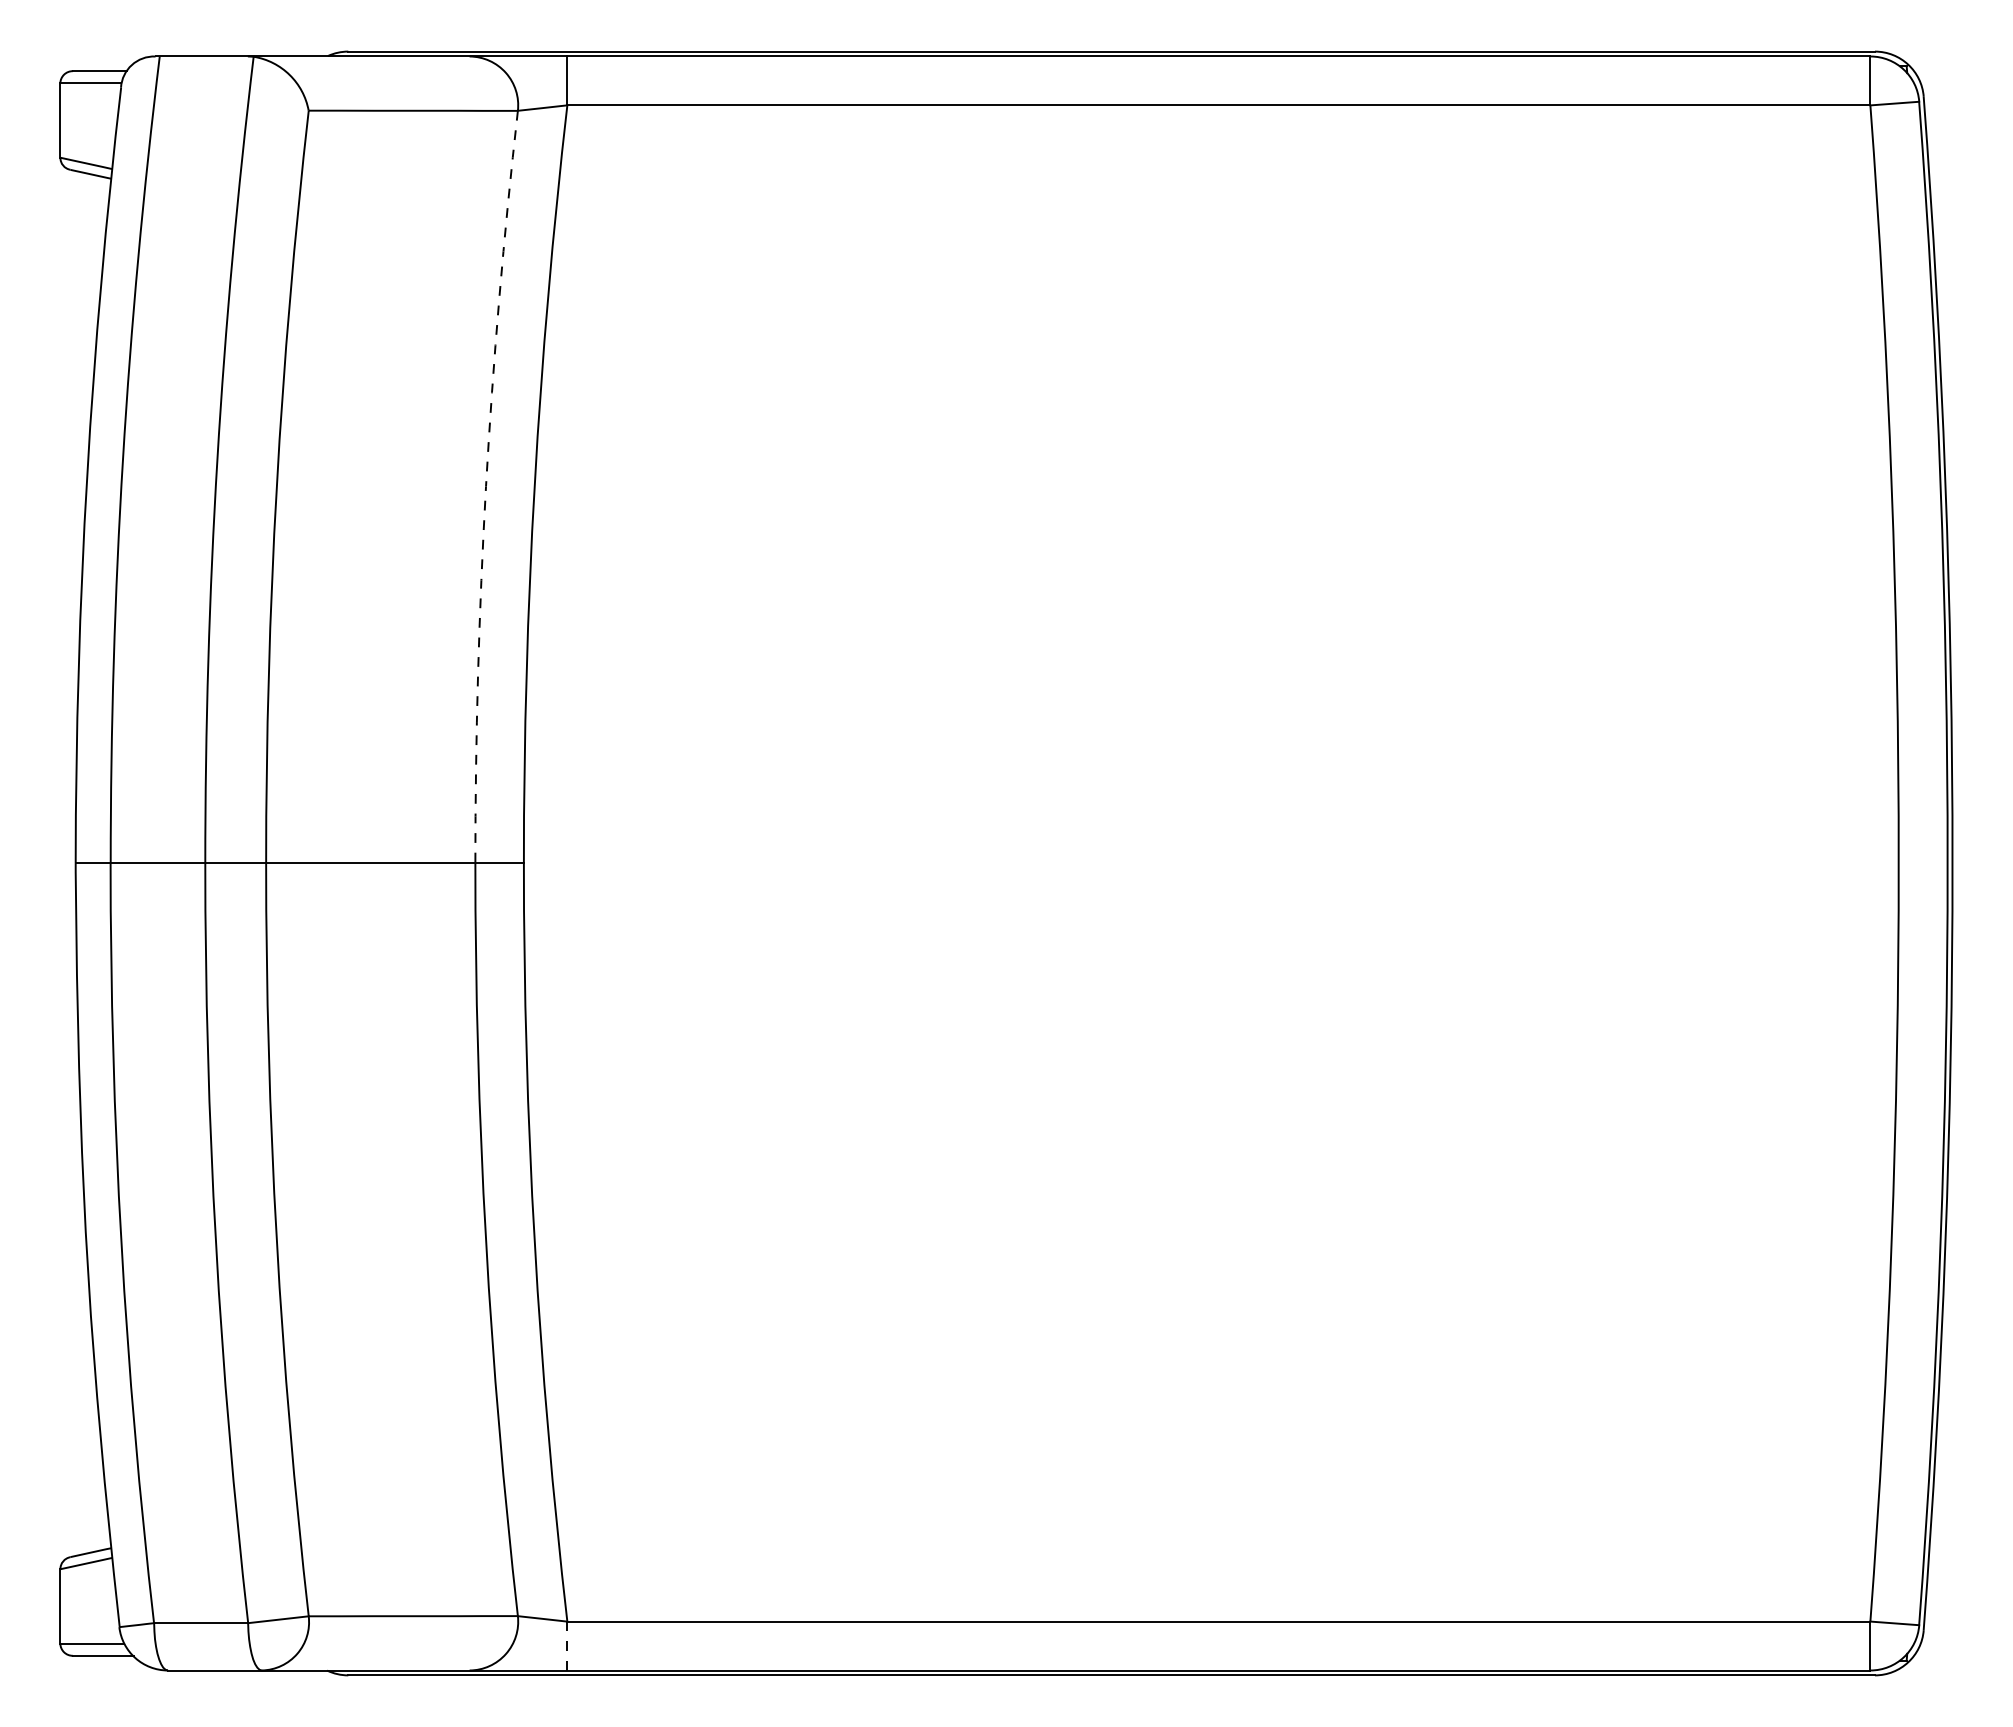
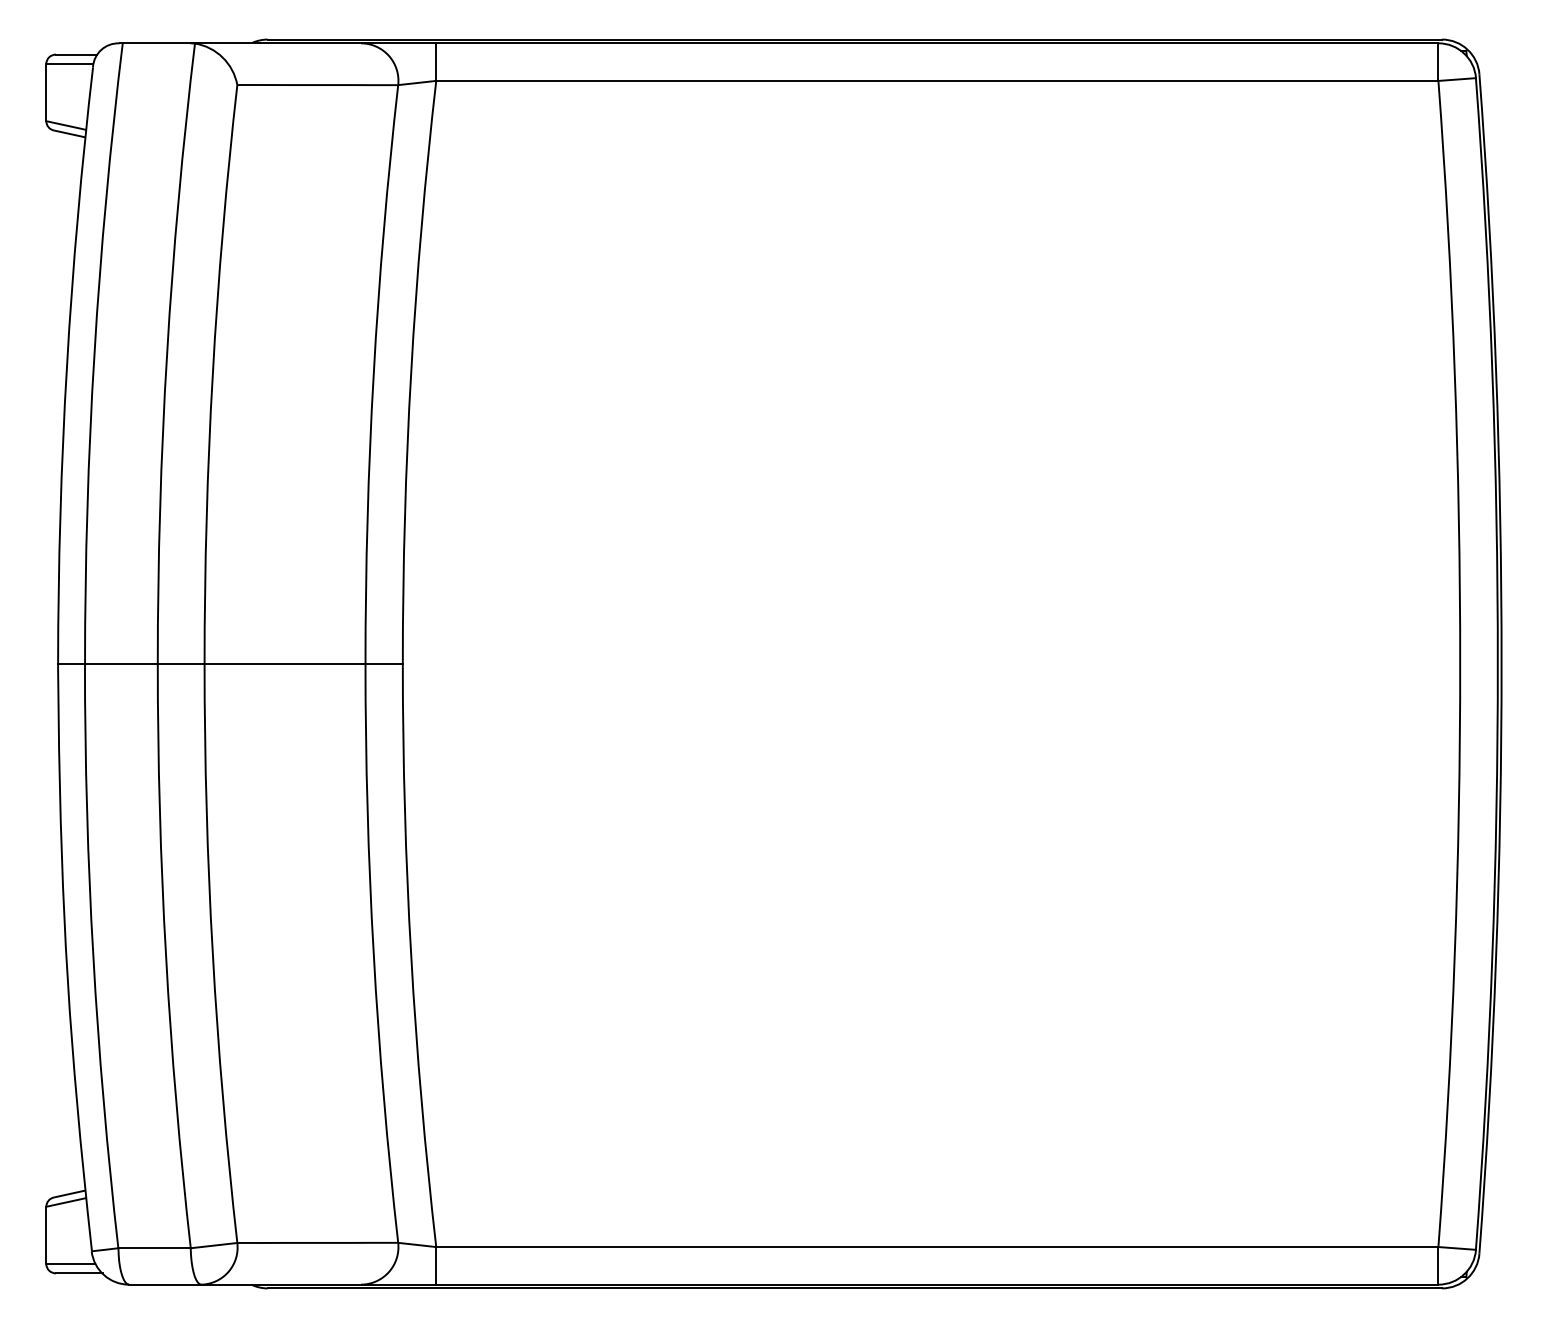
arc: (486, 486) -> (374, 374), dashed -> solid
line: (567, 1645) -> (436, 1265), dashed -> solid

